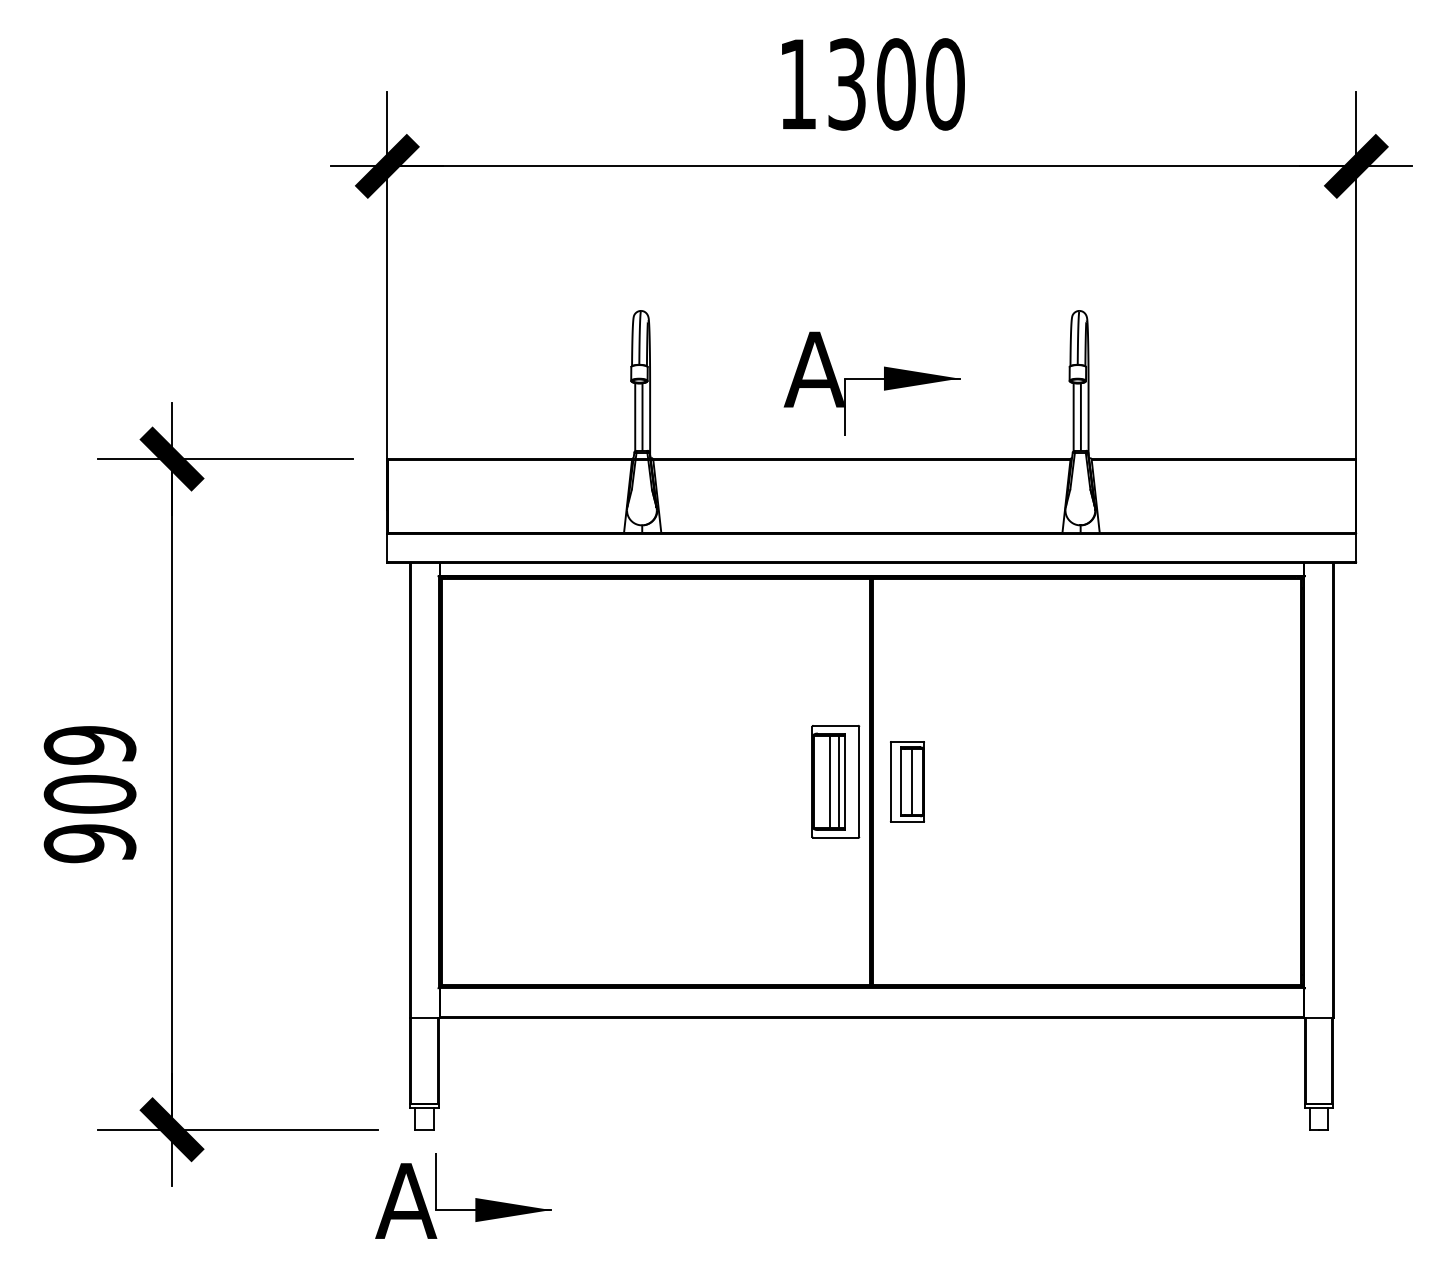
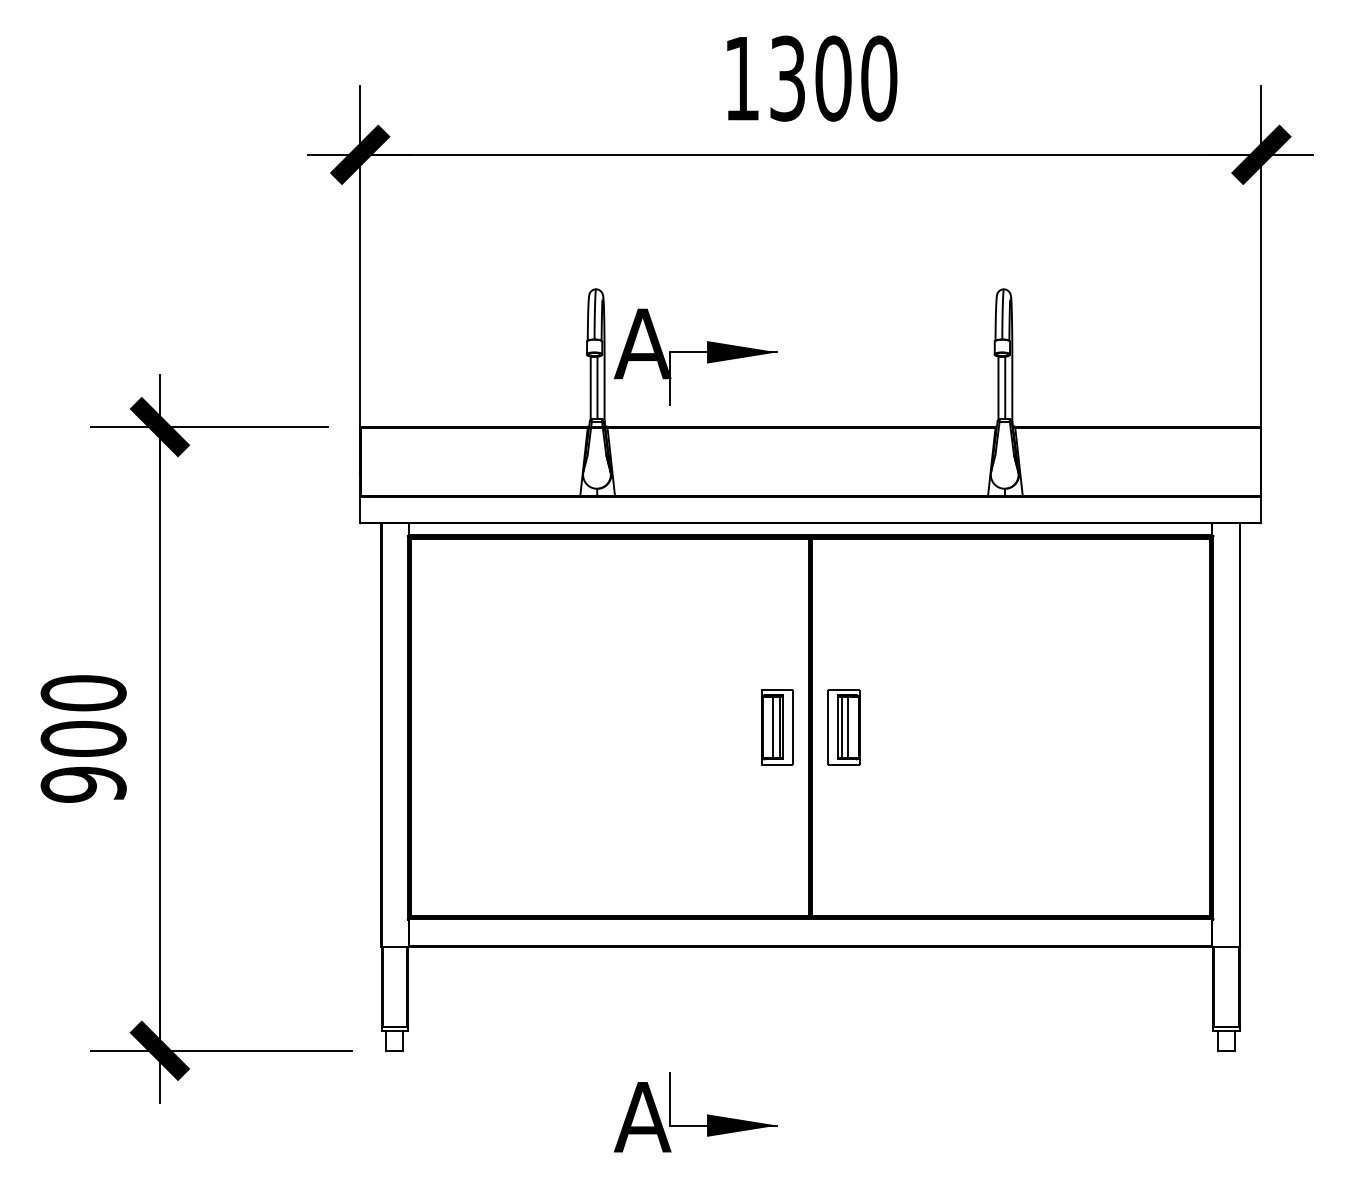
part: (871, 383) -> (695, 356), moved
text: (89, 745) -> (83, 693), 909 -> 900
part: (836, 782) -> (777, 727), size x0.71
line: (904, 782) -> (841, 727), added
part: (475, 1198) -> (707, 1114), moved

